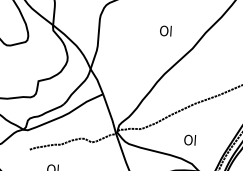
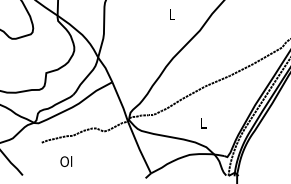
text: (165, 30) -> (171, 14), Ol -> L
text: (189, 139) -> (202, 122), Ol -> L

